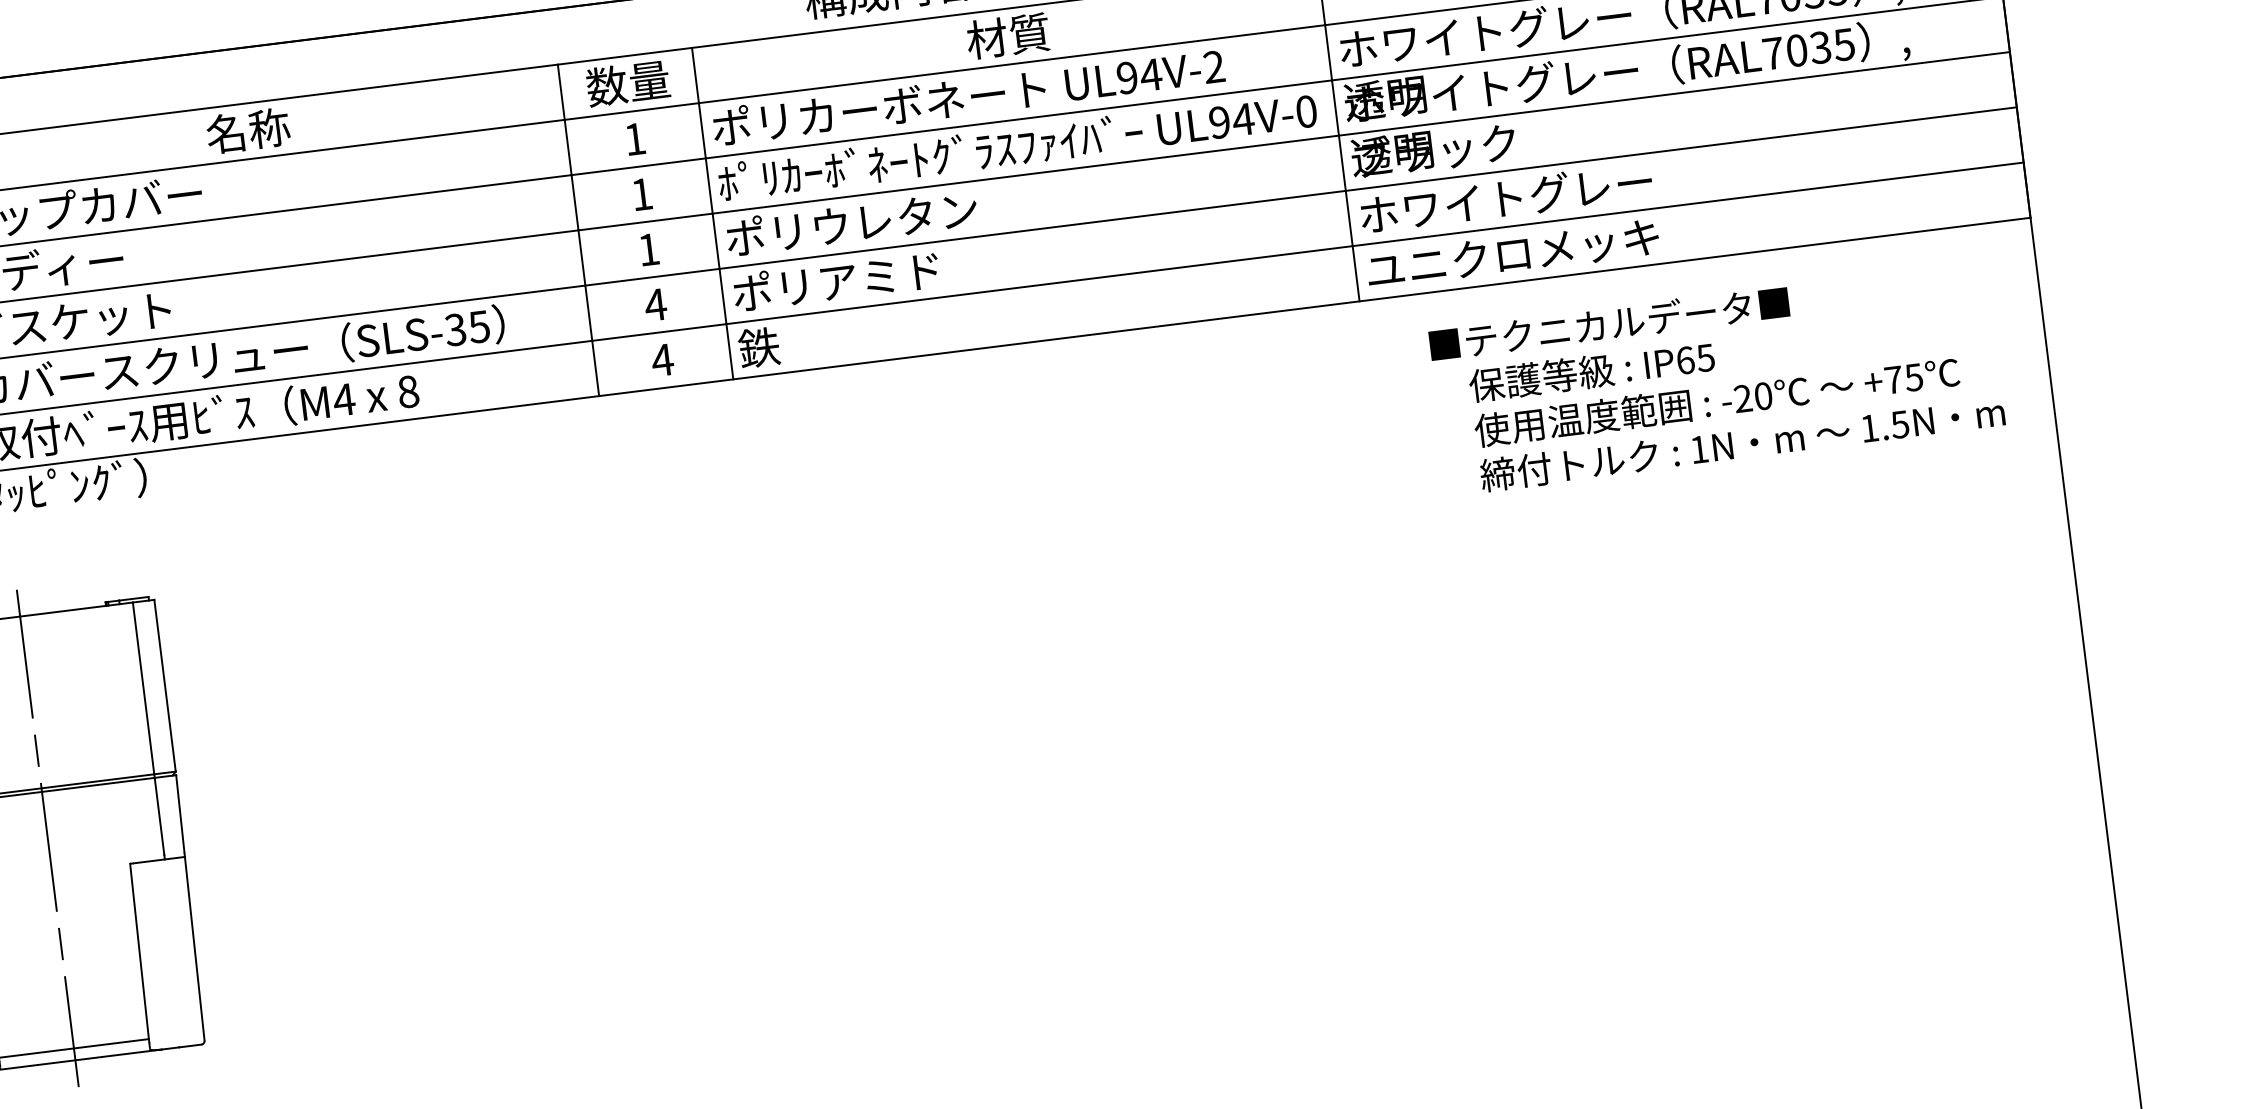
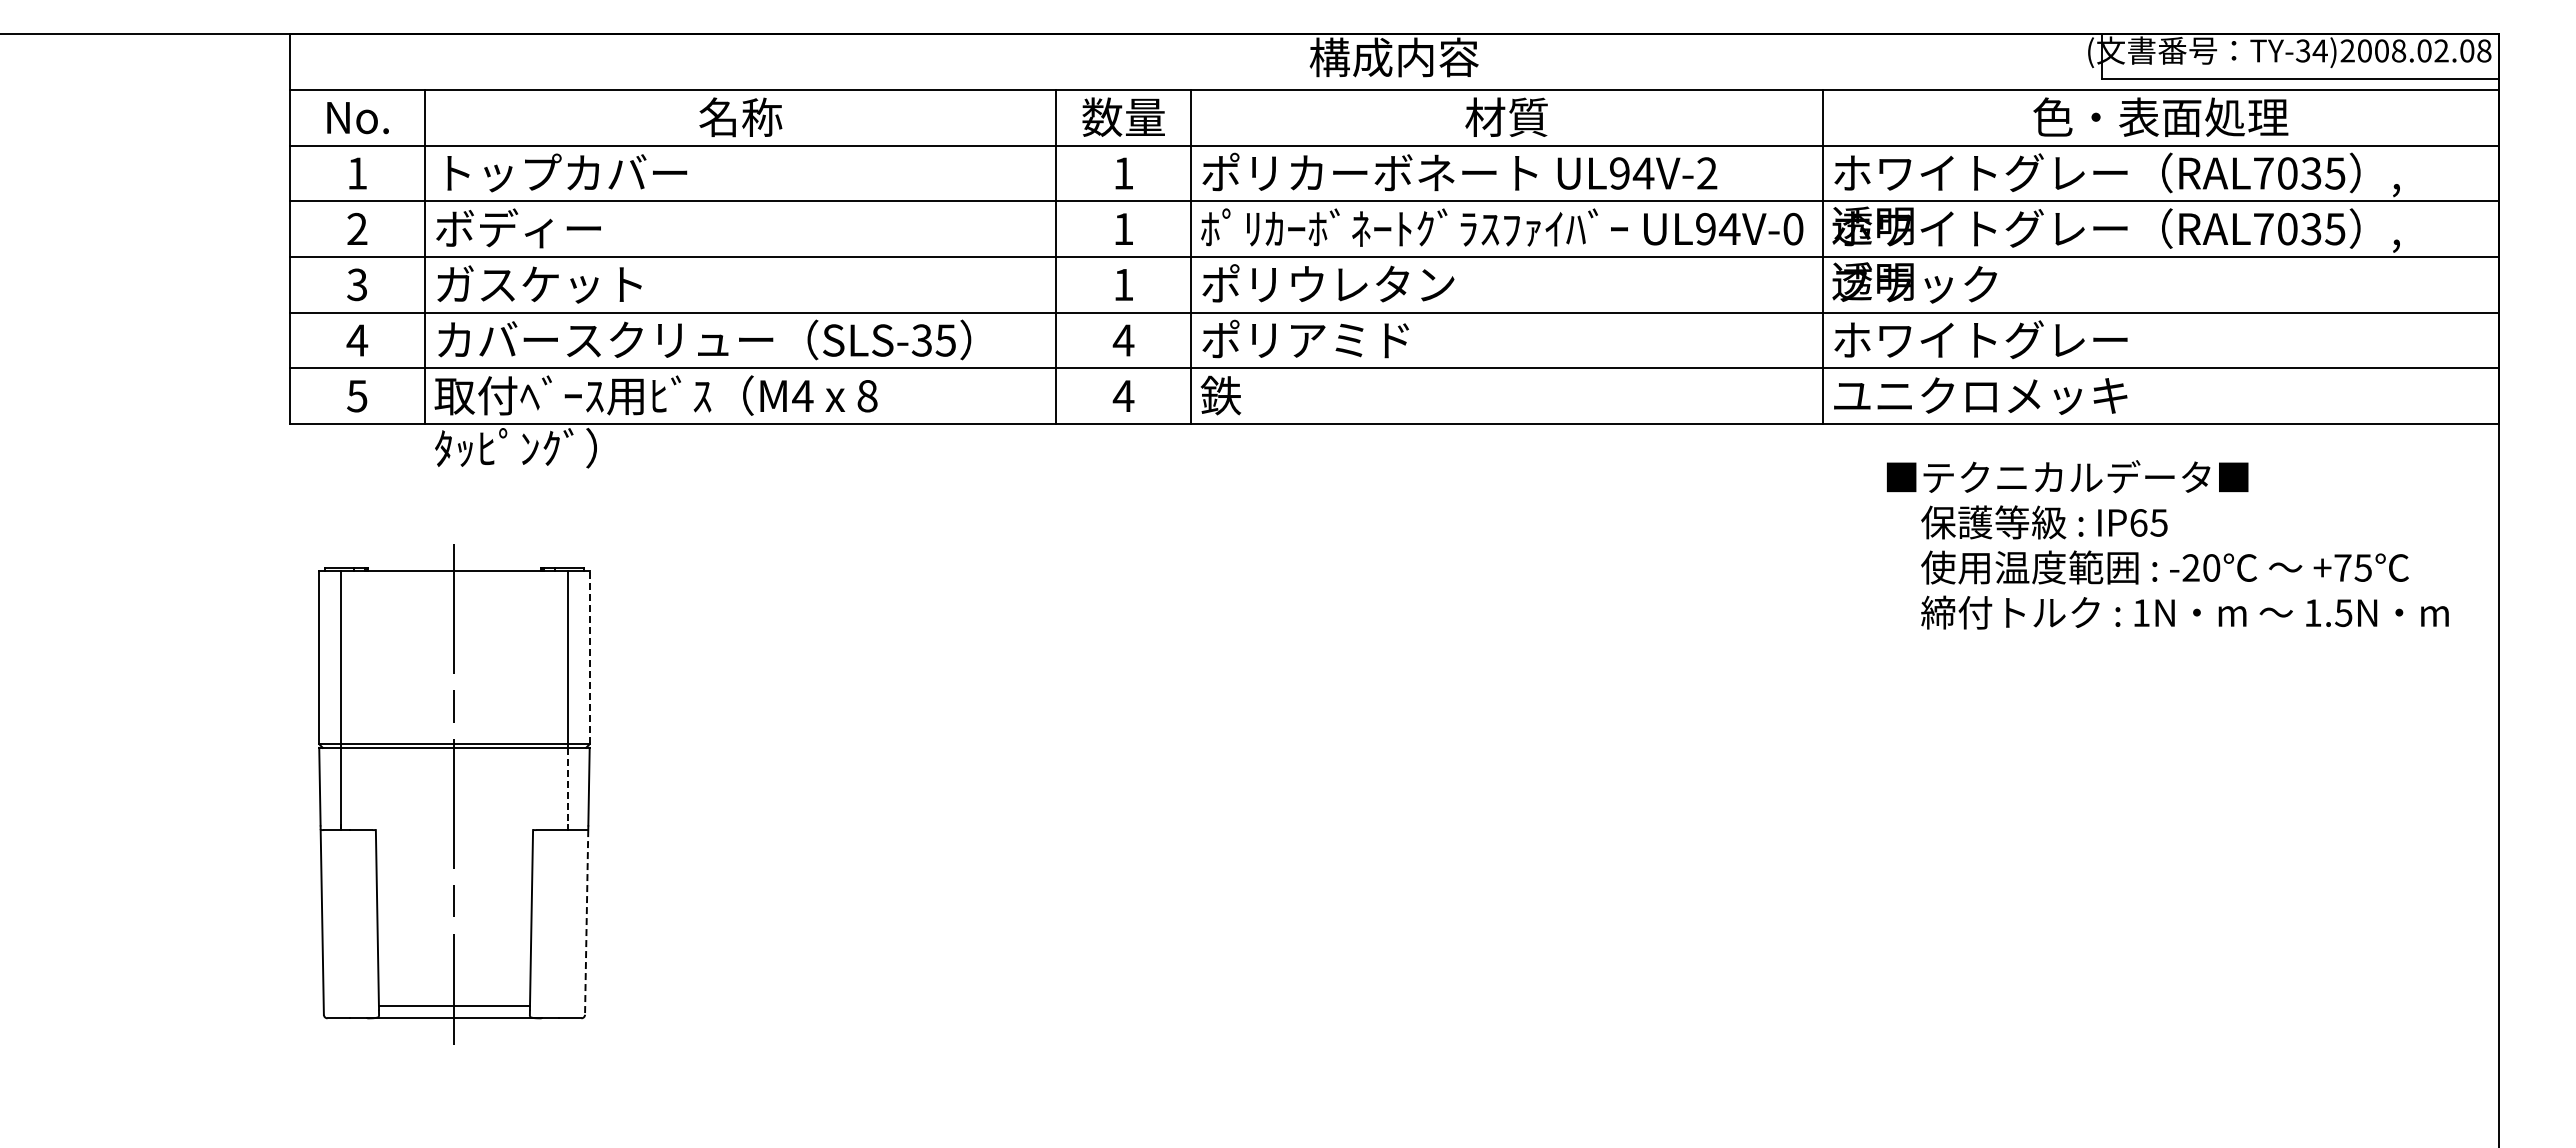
line: (164, 685) -> (589, 657), solid -> dashed
line: (159, 816) -> (568, 786), solid -> dashed
line: (194, 948) -> (586, 922), solid -> dashed

